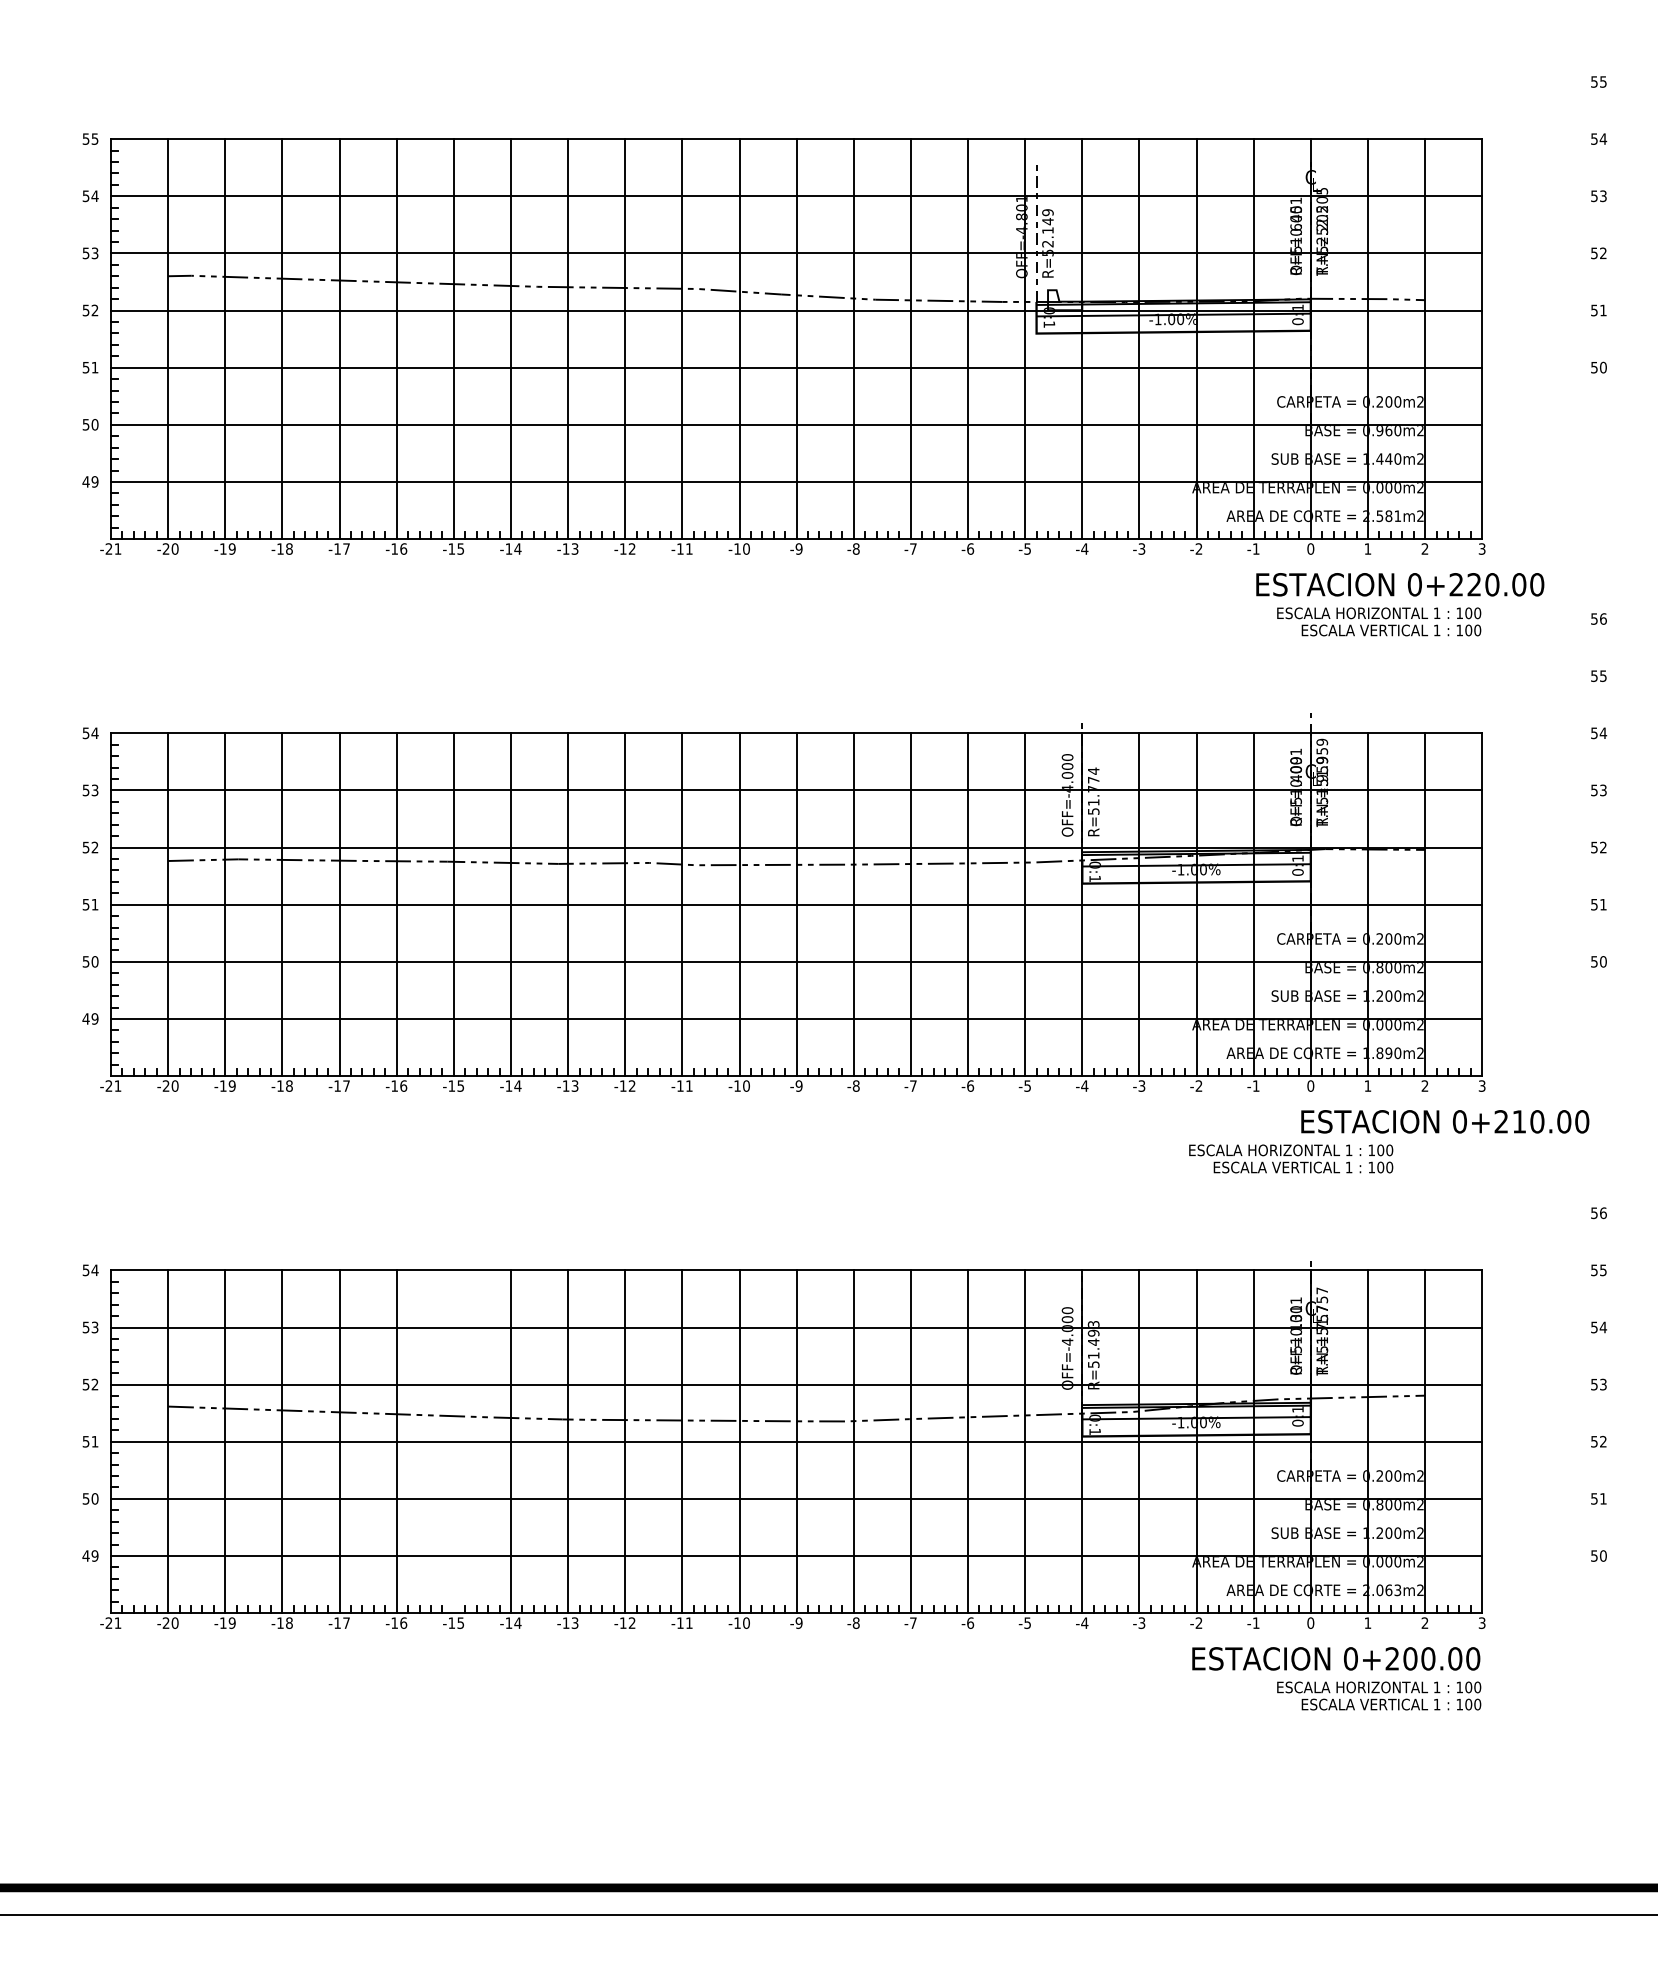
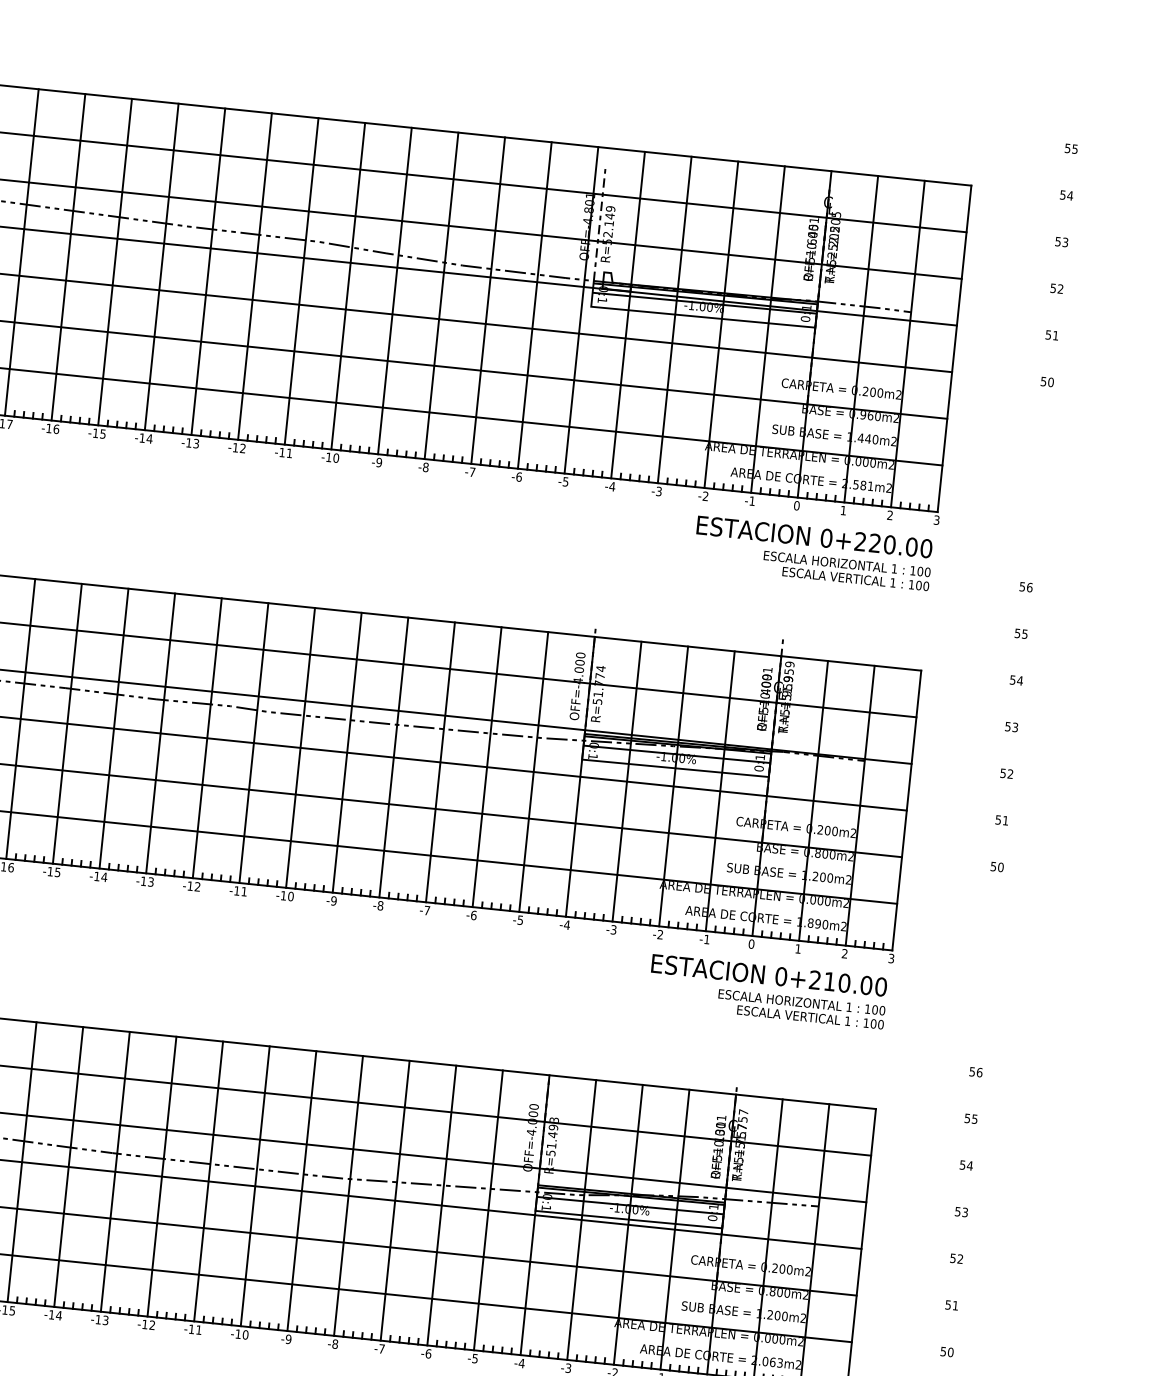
text: (1400, 584) -> (814, 536), moved
text: (1445, 1121) -> (769, 975), moved
text: (1291, 1158) -> (801, 1009), moved
line: (453, 1441) -> (21, 1161), added

